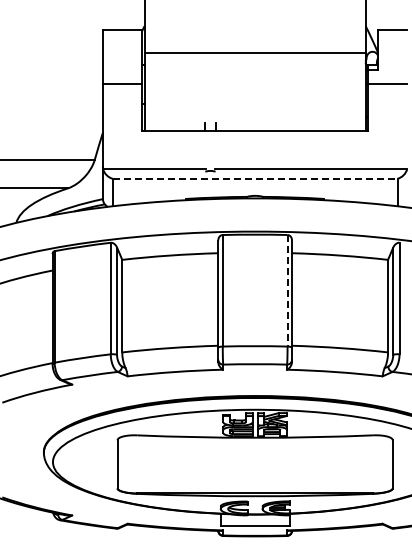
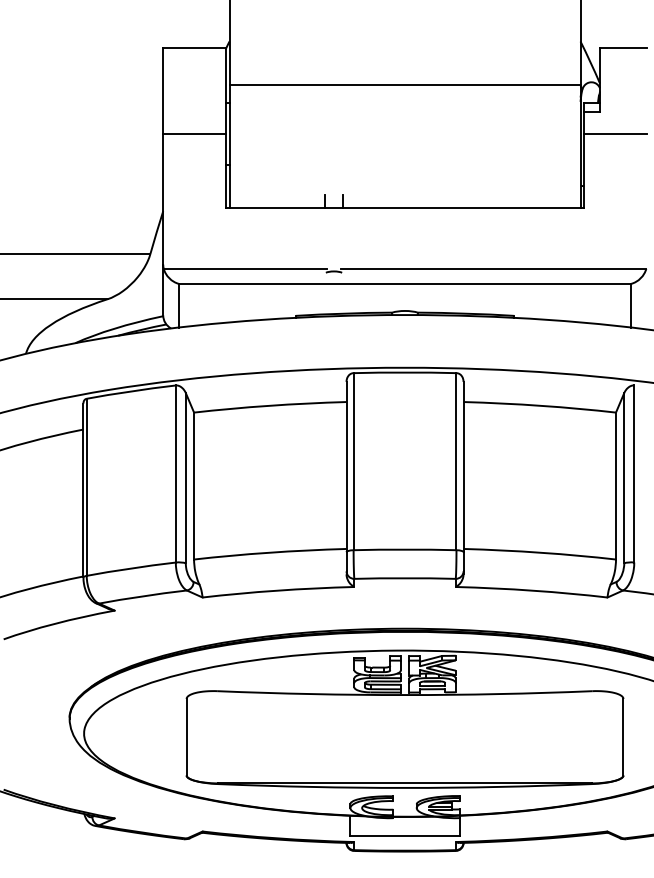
line: (255, 178) -> (405, 283), dashed -> solid
line: (287, 290) -> (456, 461), dashed -> solid

